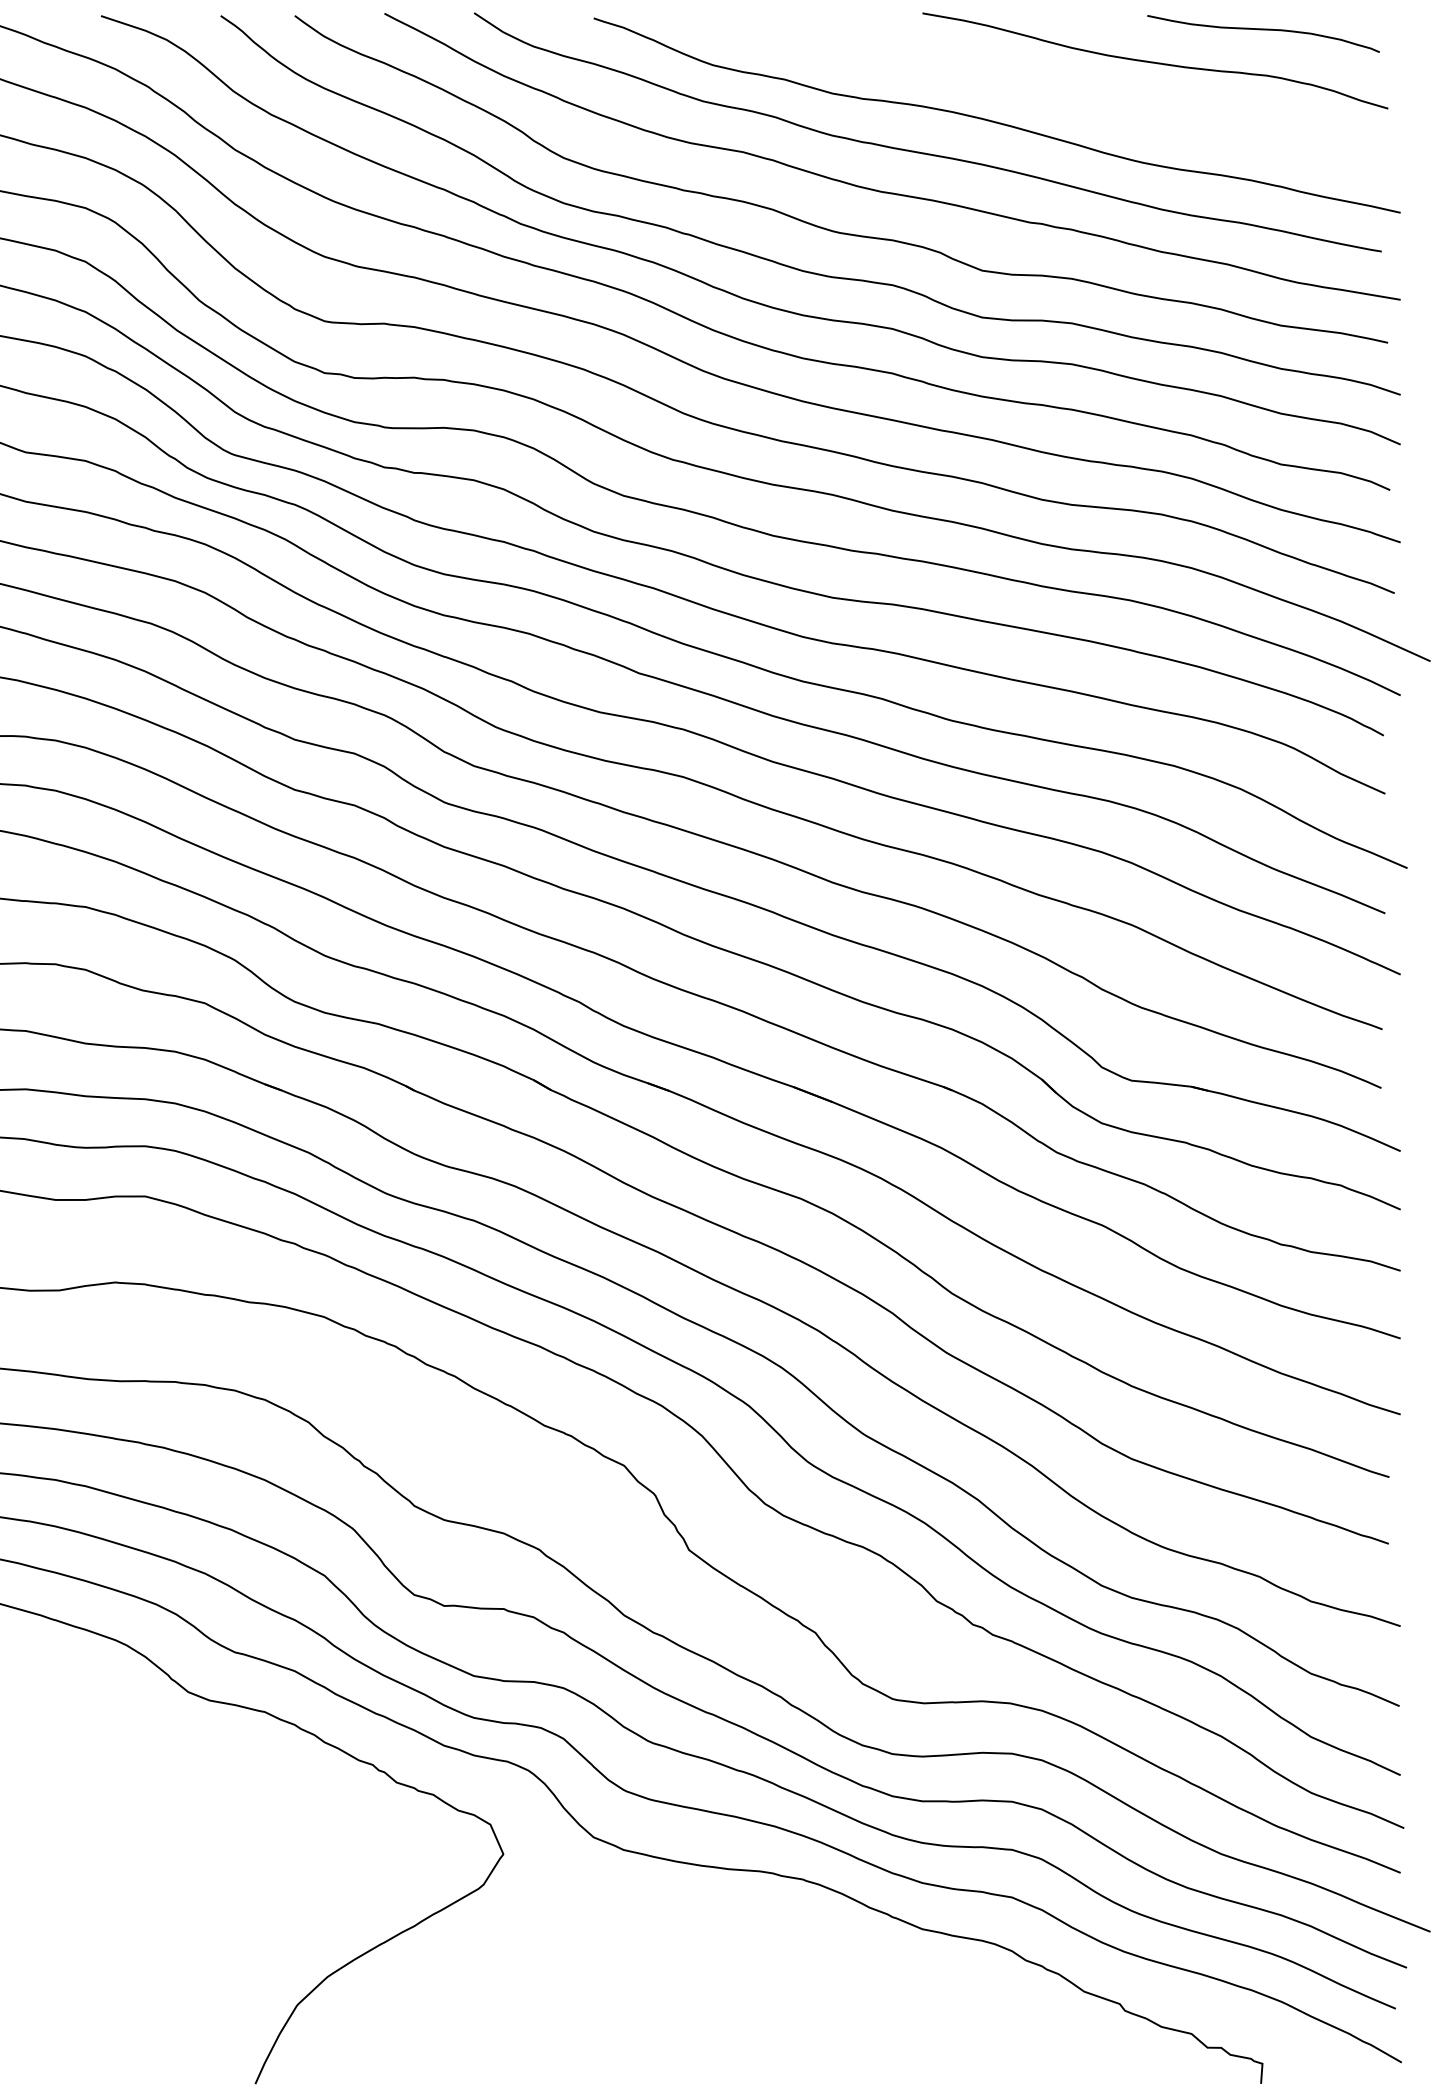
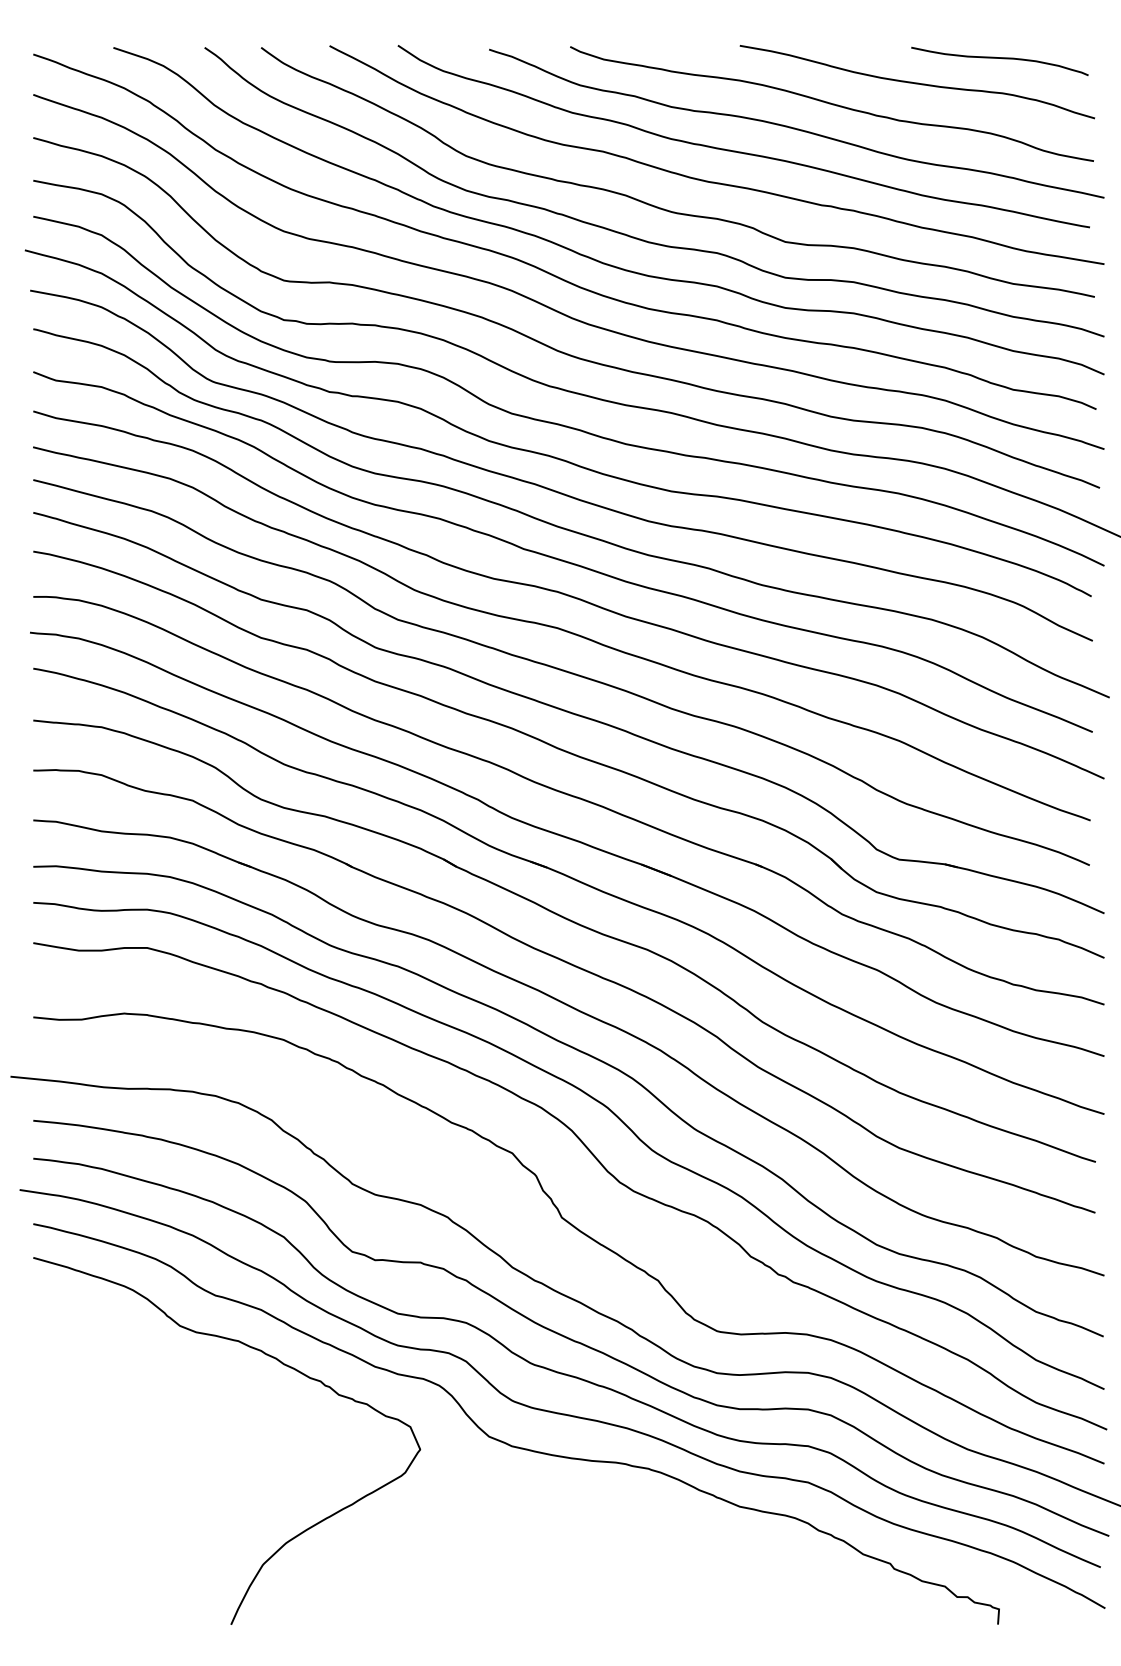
curve: (1042, 89) -> (831, 103), added

